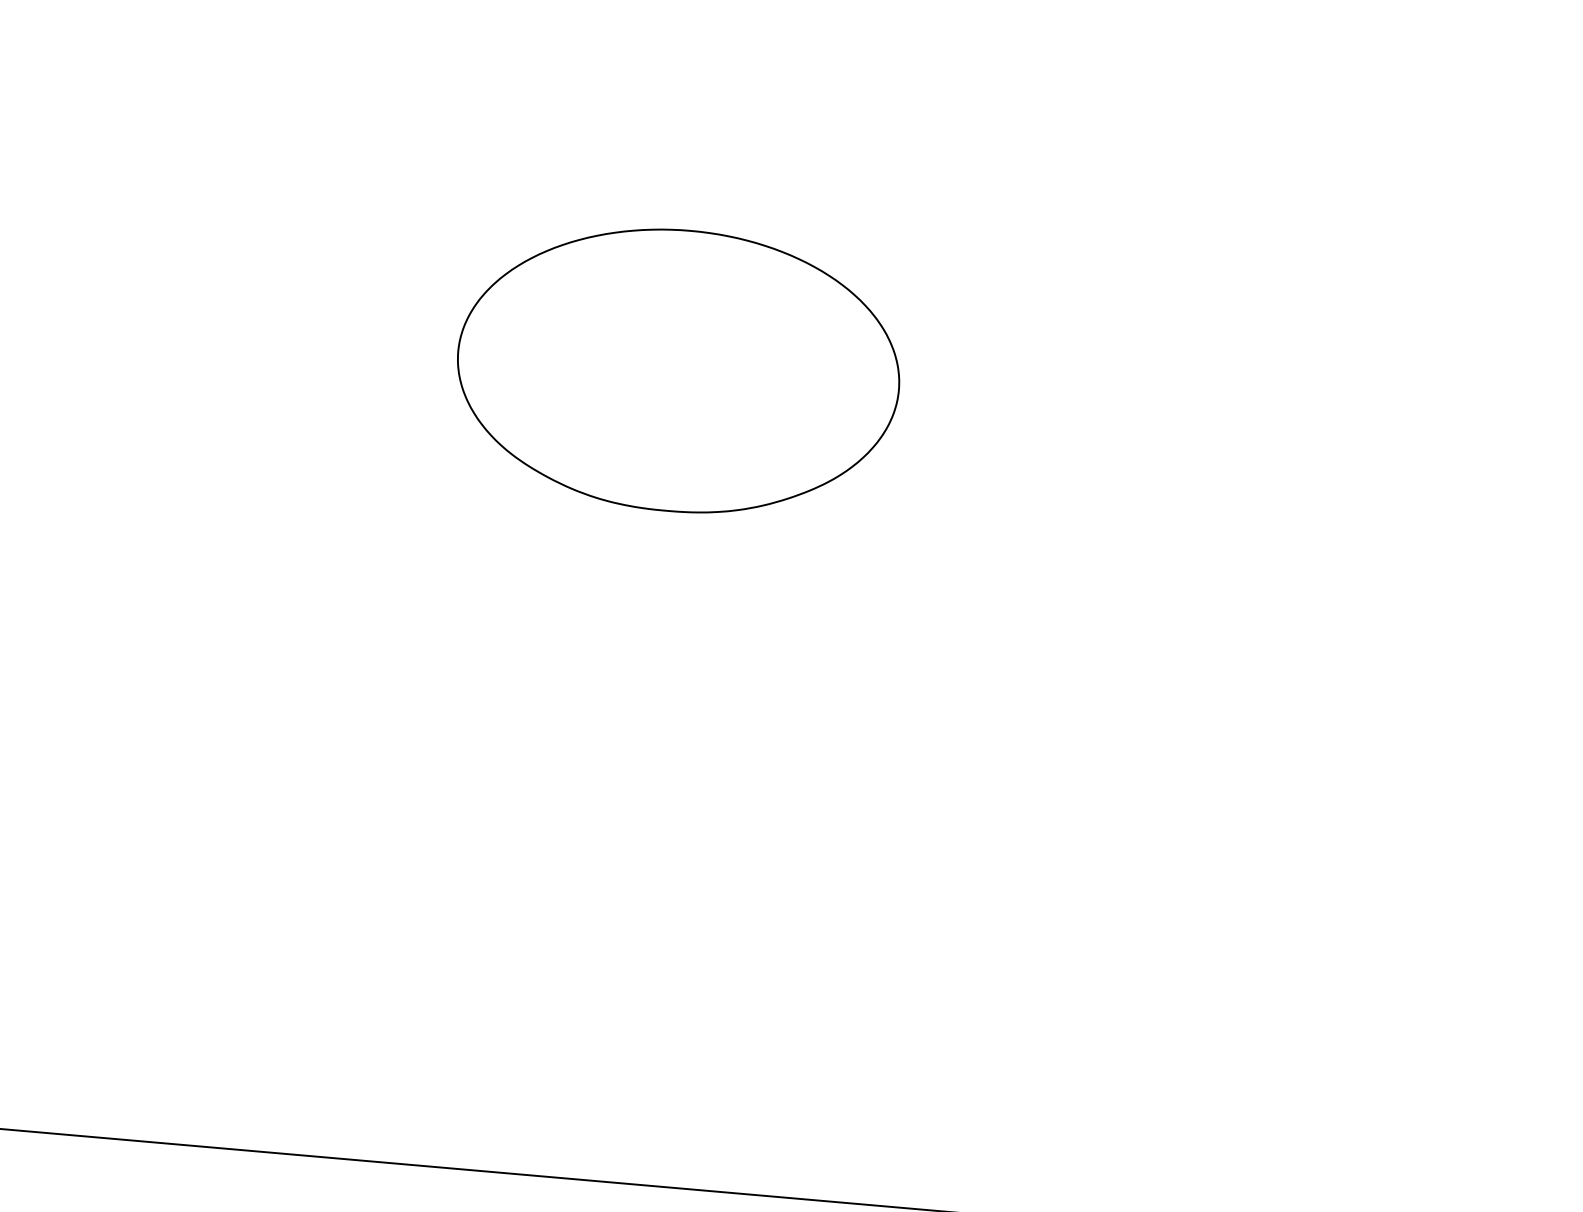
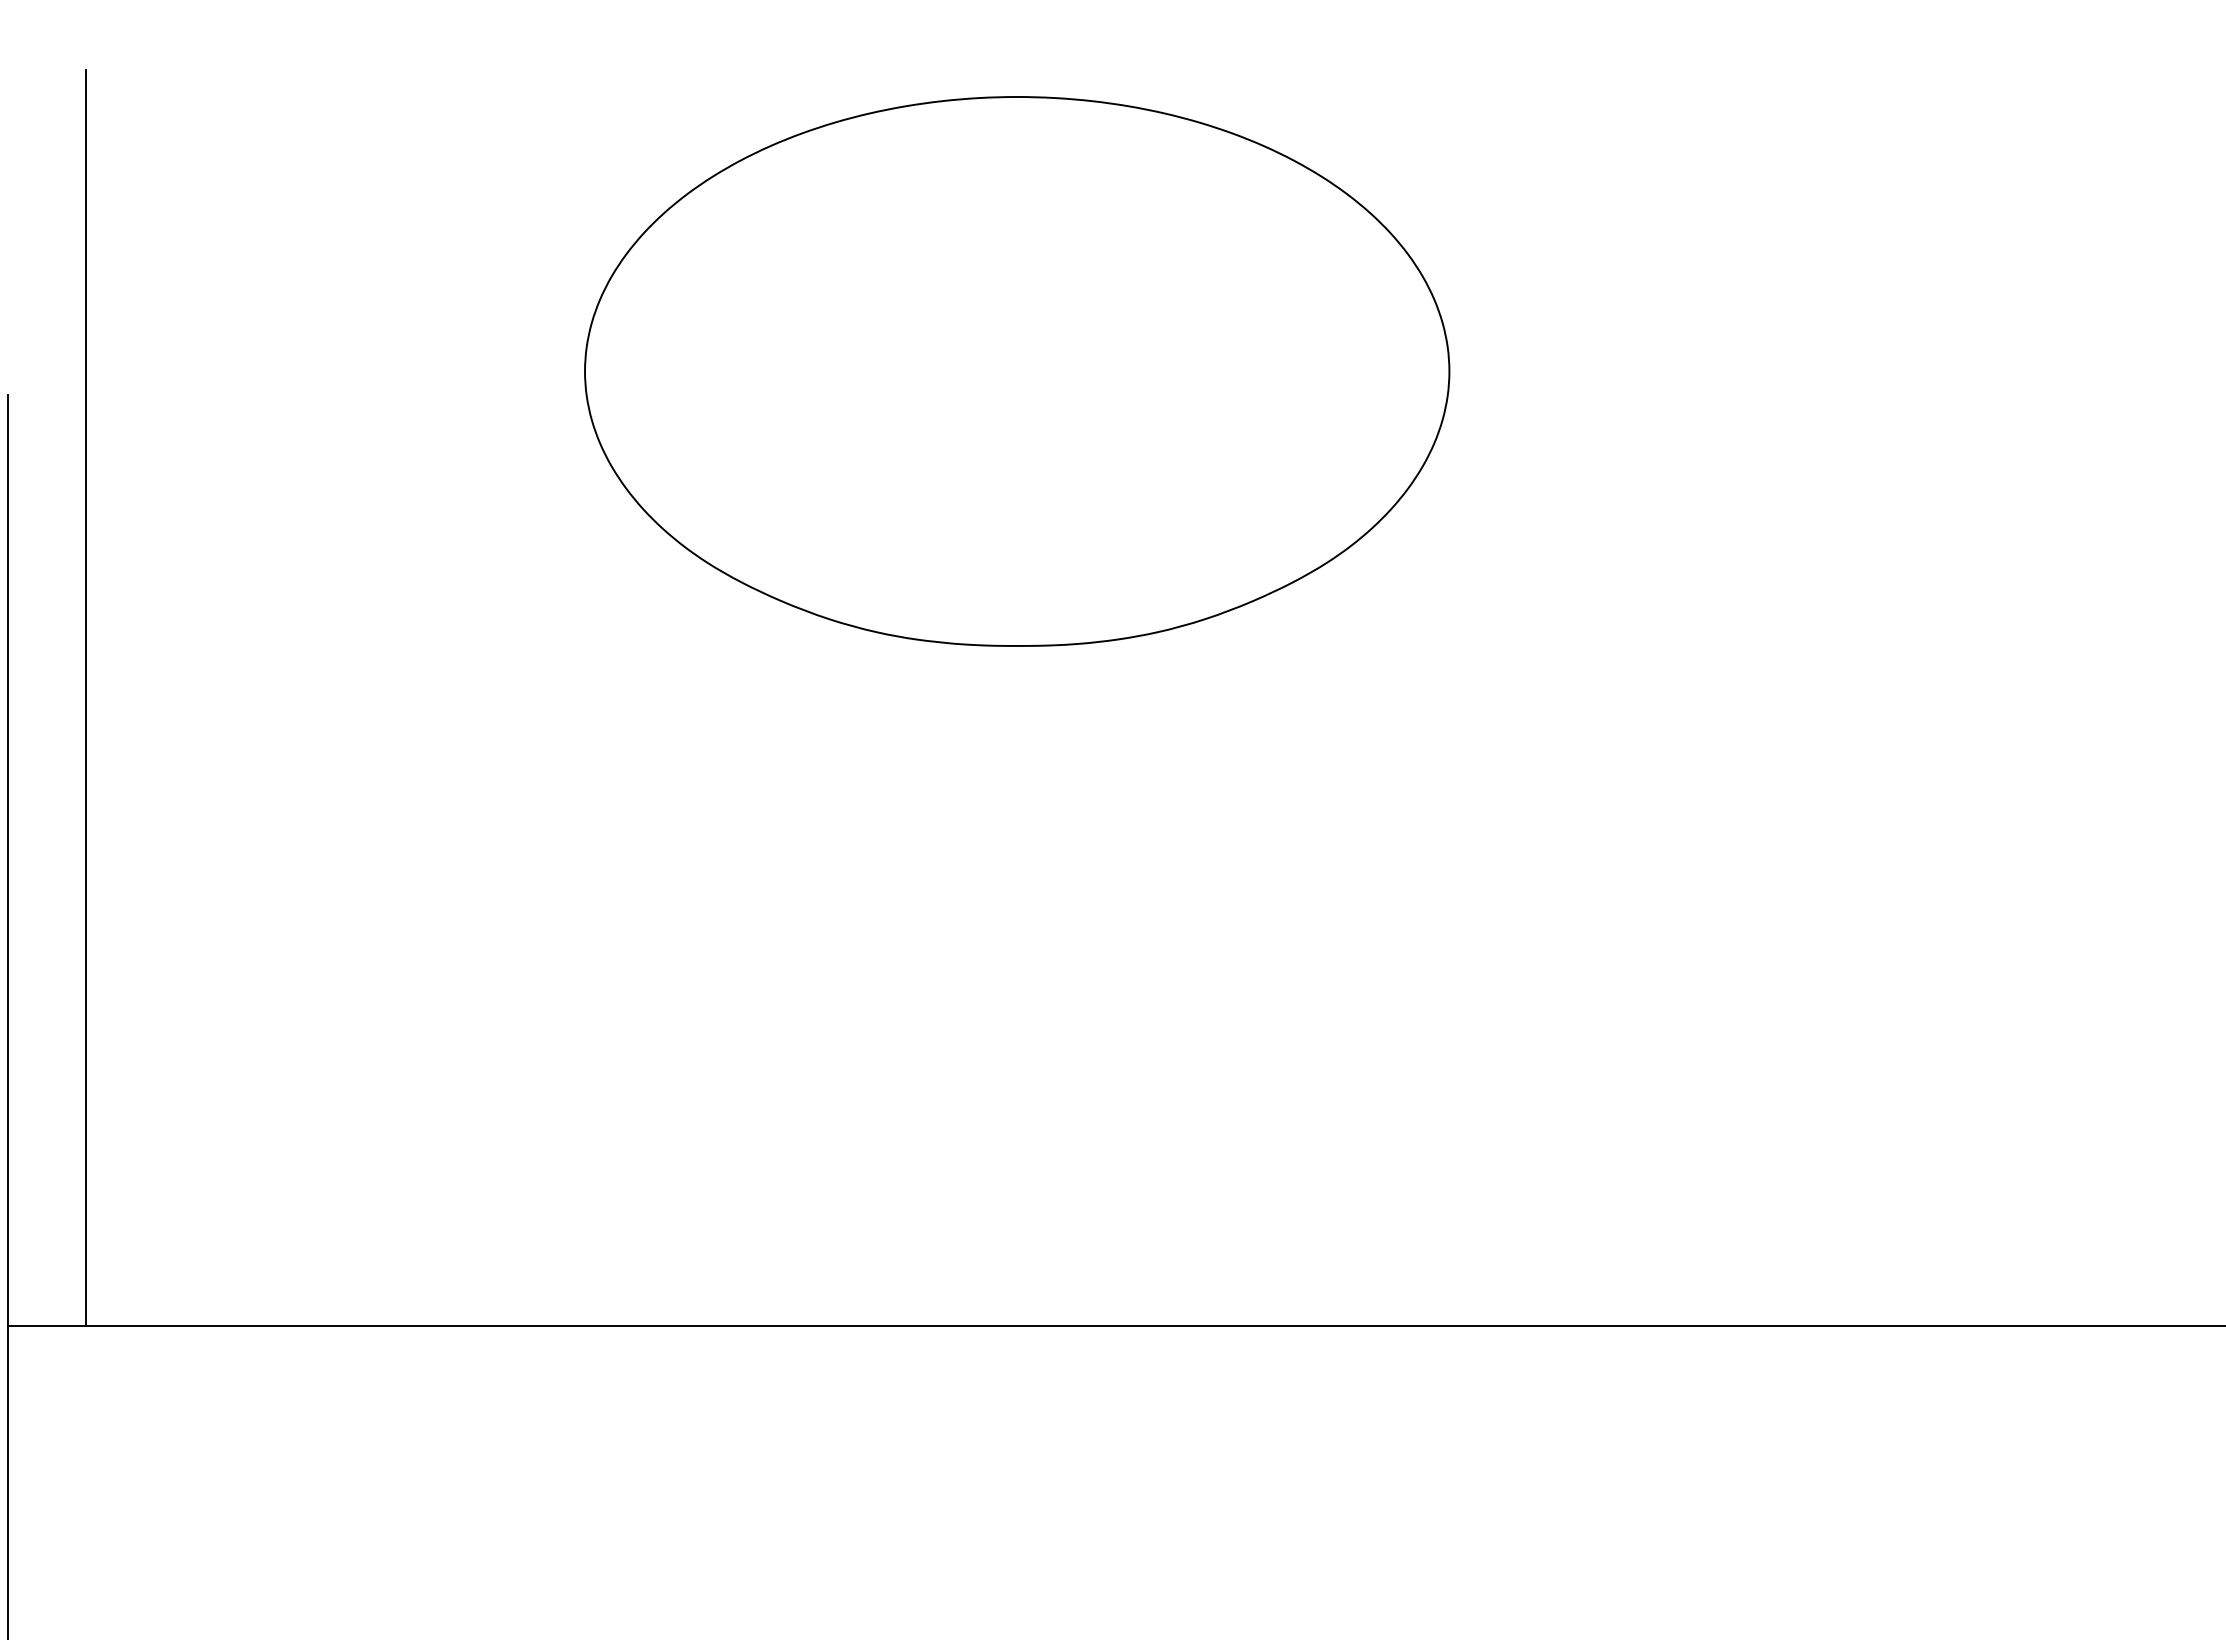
part: (678, 370) -> (1017, 371), size x1.67

